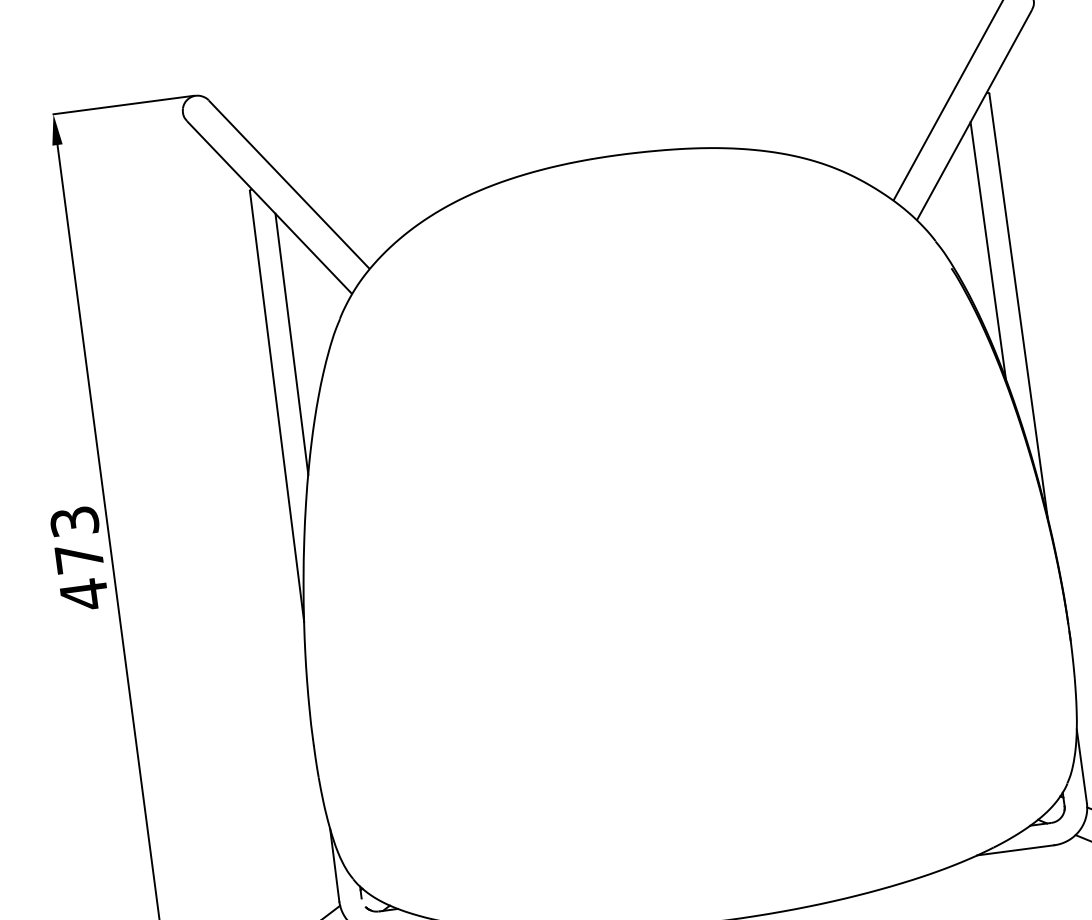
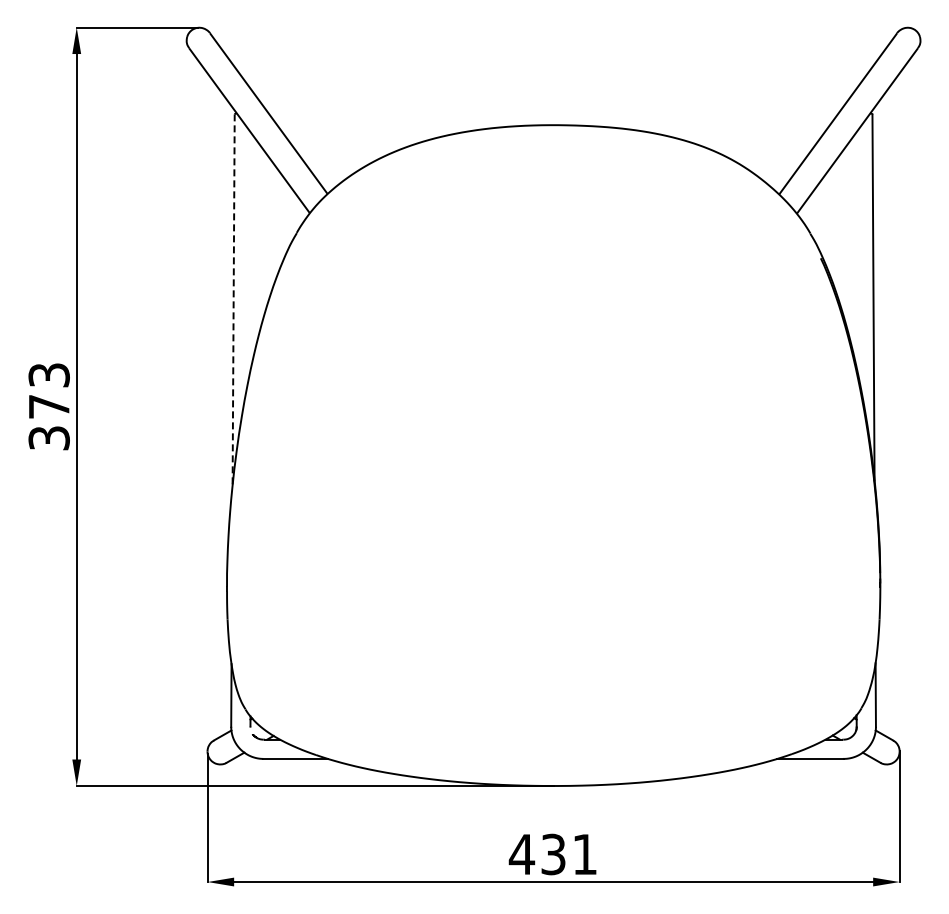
line: (987, 250) -> (853, 247), removed
line: (290, 343) -> (252, 248), removed
line: (276, 406) -> (233, 300), solid -> dashed
text: (83, 595) -> (48, 438), 473 -> 373

